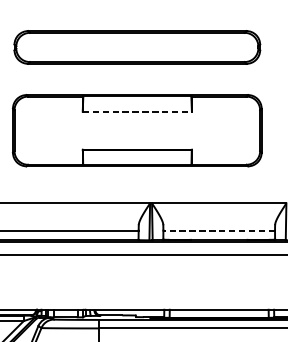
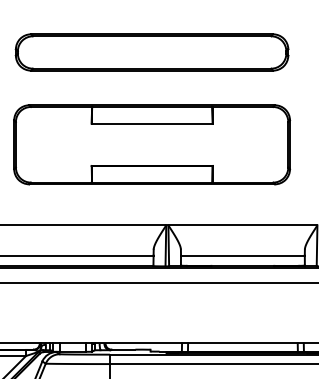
line: (137, 111) -> (152, 123), dashed -> solid
line: (218, 230) -> (242, 255), dashed -> solid

